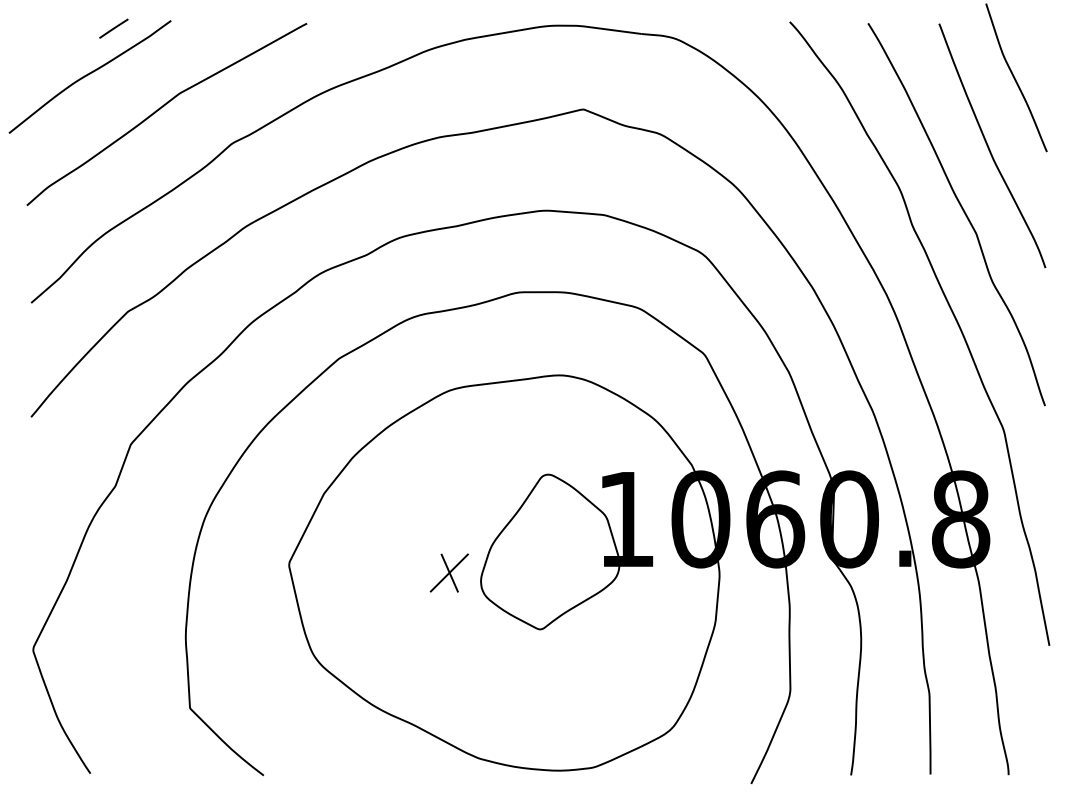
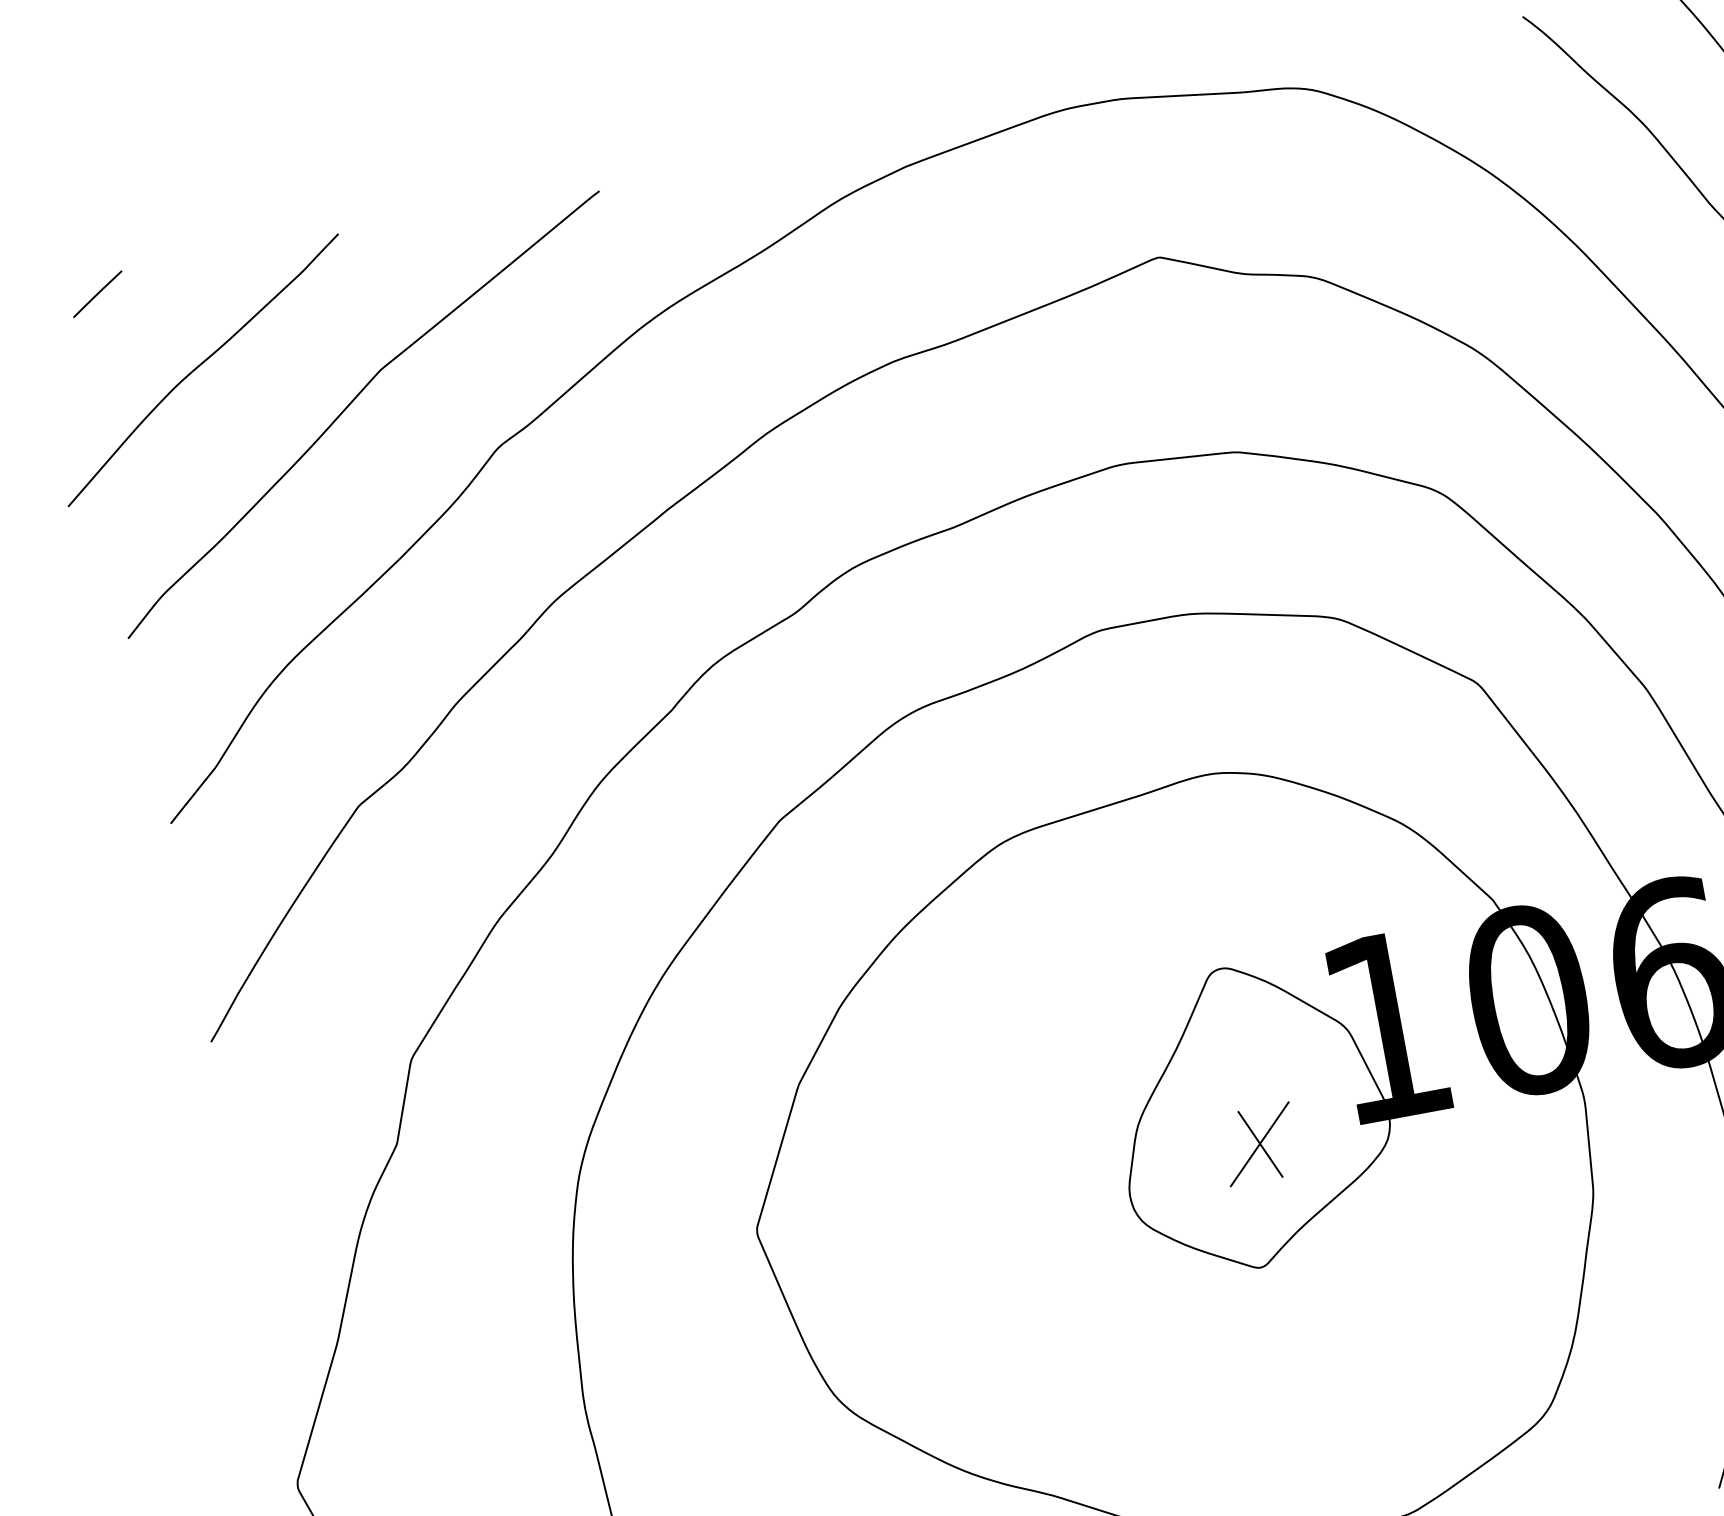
line: (113, 28) -> (96, 293), moved
part: (448, 572) -> (1257, 1143), moved

